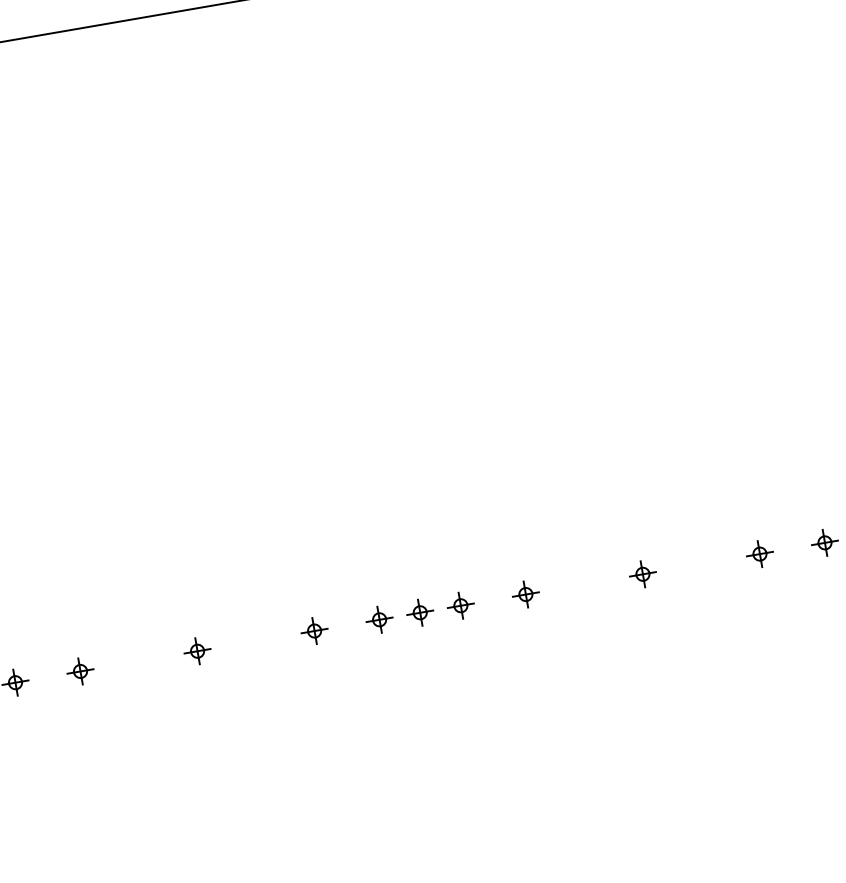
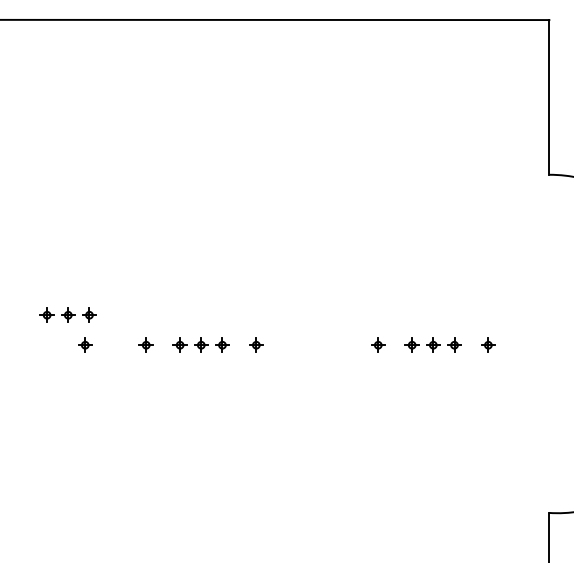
part: (643, 572) -> (317, 344), removed
part: (153, 598) -> (67, 314), added
part: (80, 669) -> (24, 344), removed

